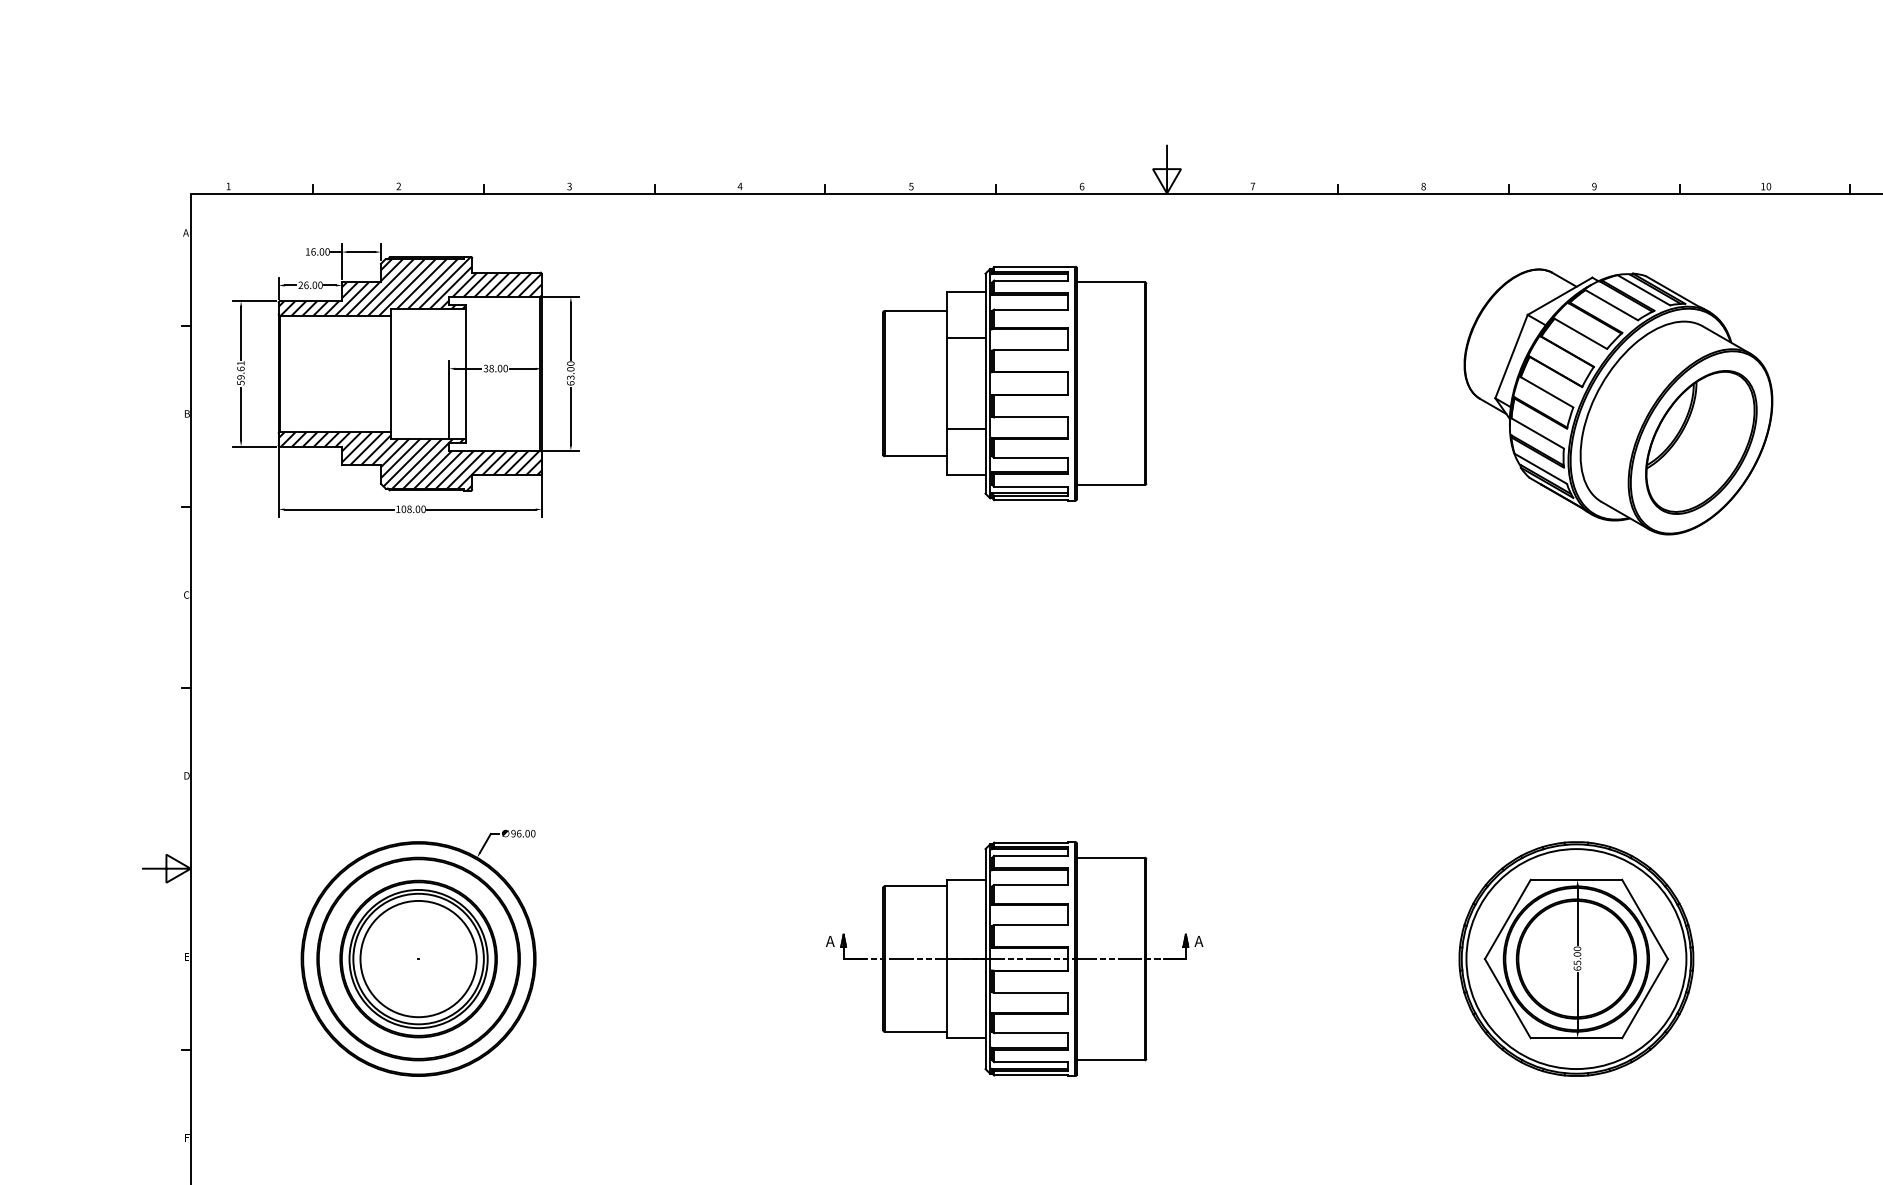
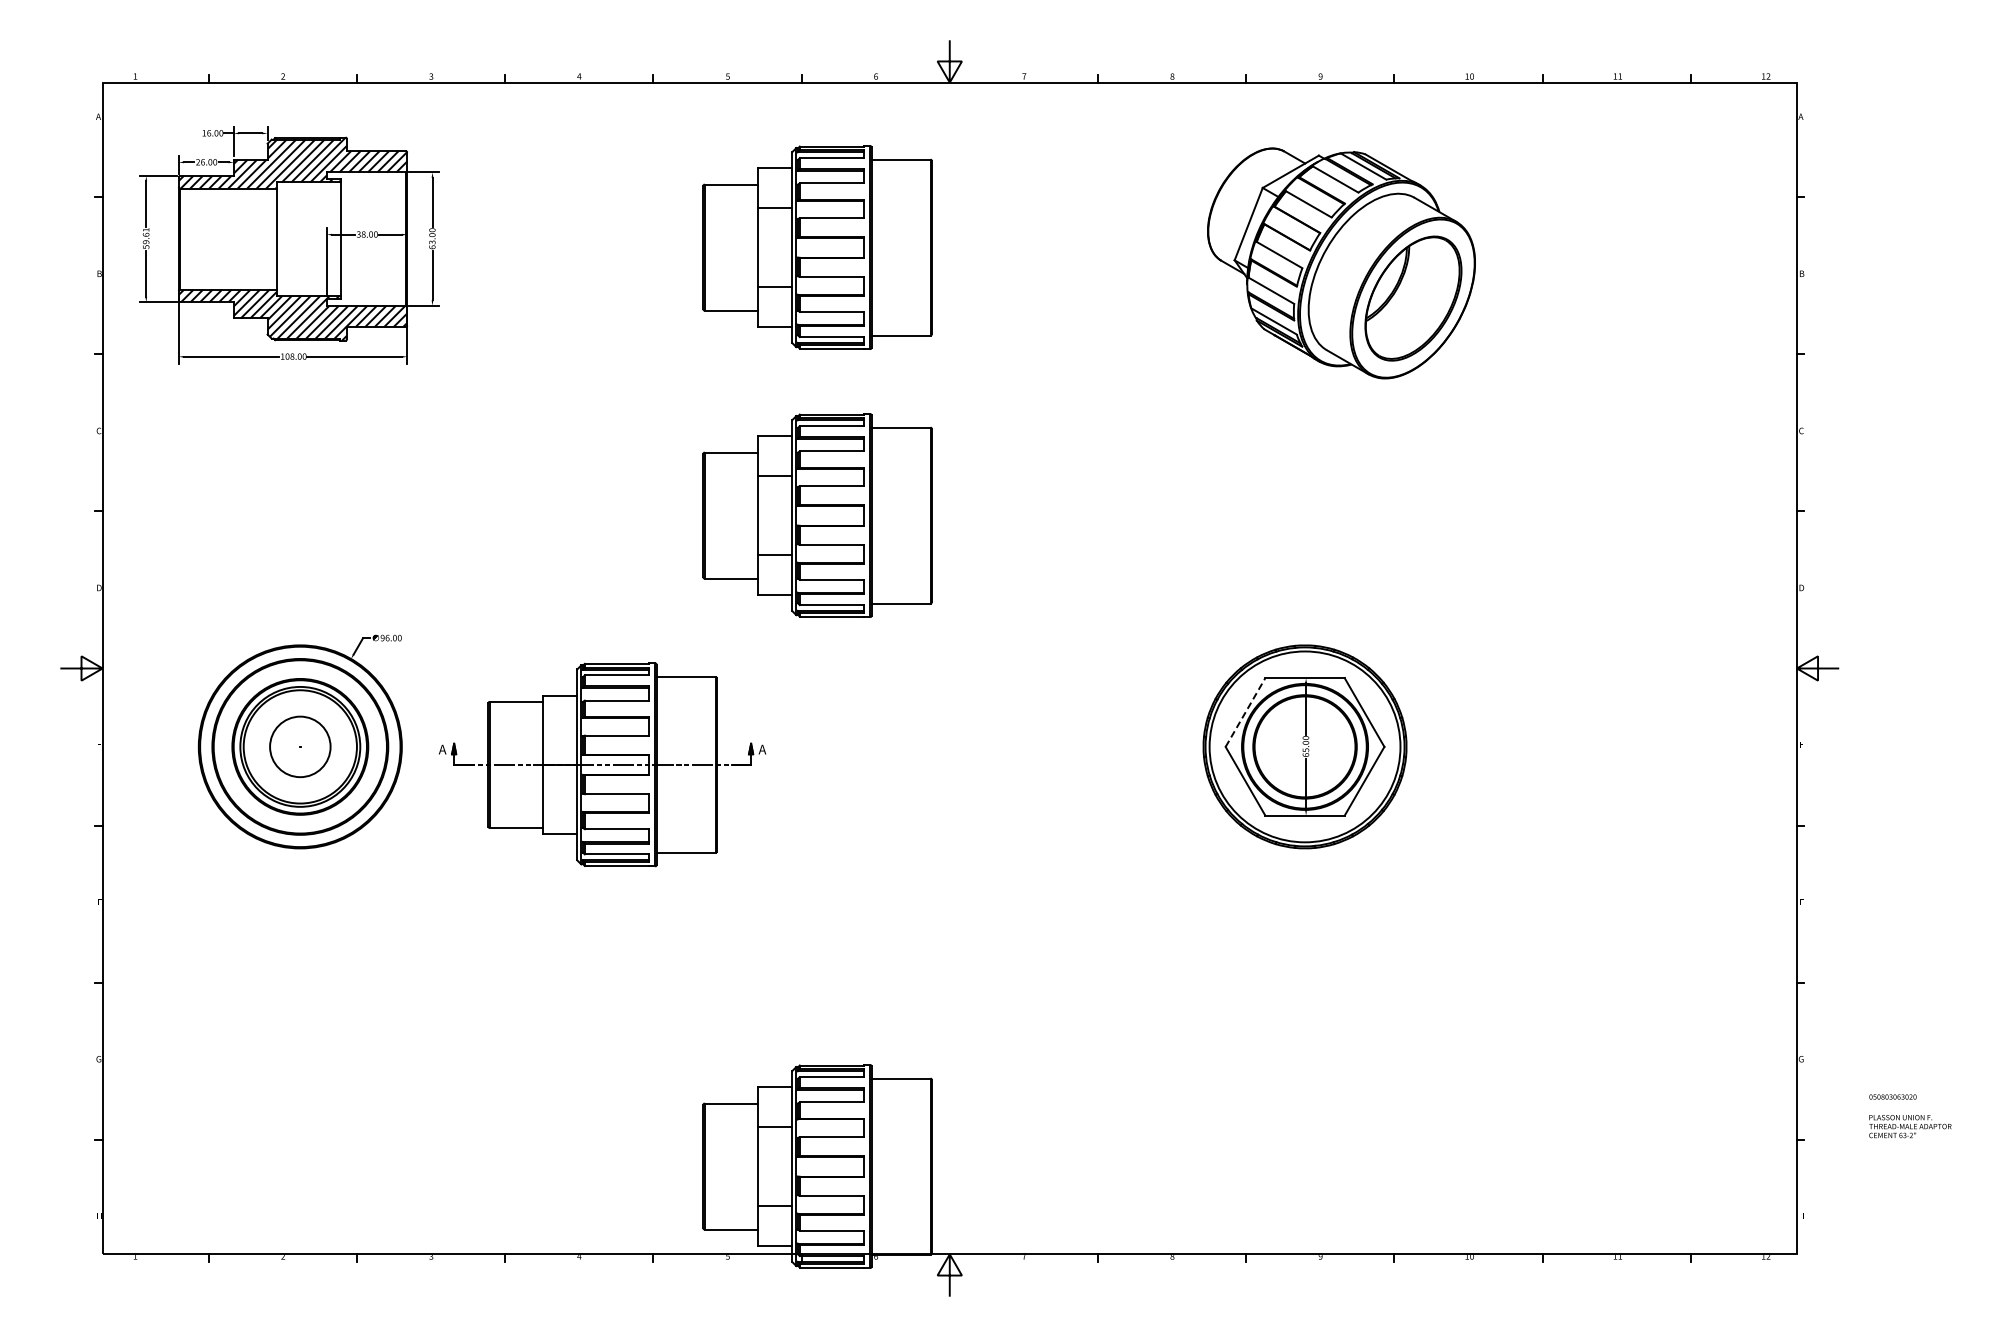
part: (1014, 692) -> (817, 515), added
line: (1507, 919) -> (1245, 712), solid -> dashed
circle: (417, 958) -> (299, 746), size x0.6
part: (1014, 958) -> (602, 764), moved

